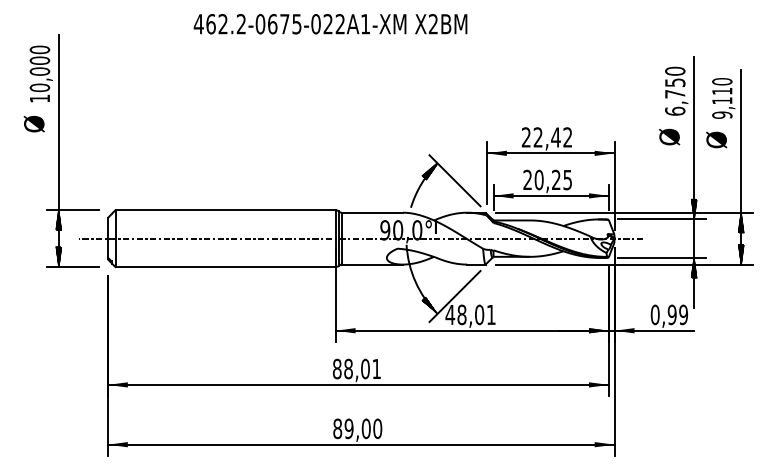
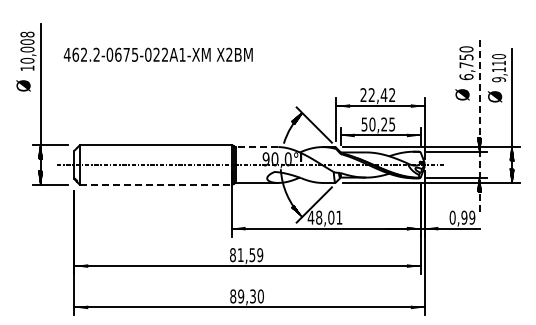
text: (329, 23) -> (157, 54), moved
text: (39, 49) -> (27, 34), 10,000 -> 10,008
text: (527, 180) -> (364, 124), 20,25 -> 50,25
line: (694, 182) -> (479, 126), solid -> dashed
line: (371, 213) -> (256, 147), solid -> dashed
line: (226, 266) -> (156, 184), solid -> dashed
text: (362, 369) -> (250, 255), 88,01 -> 81,59
text: (367, 428) -> (253, 296), 89,00 -> 89,30

